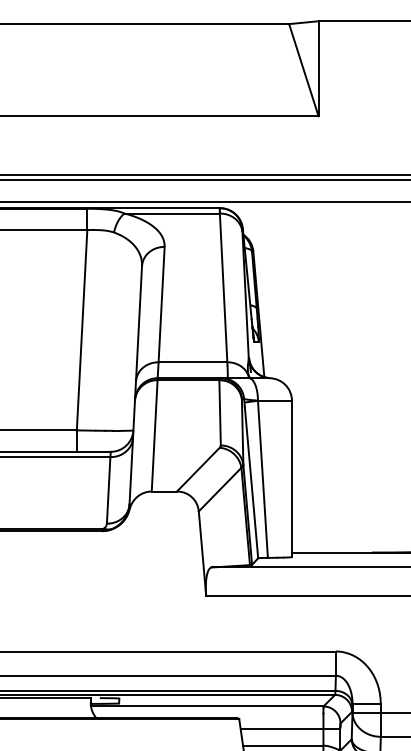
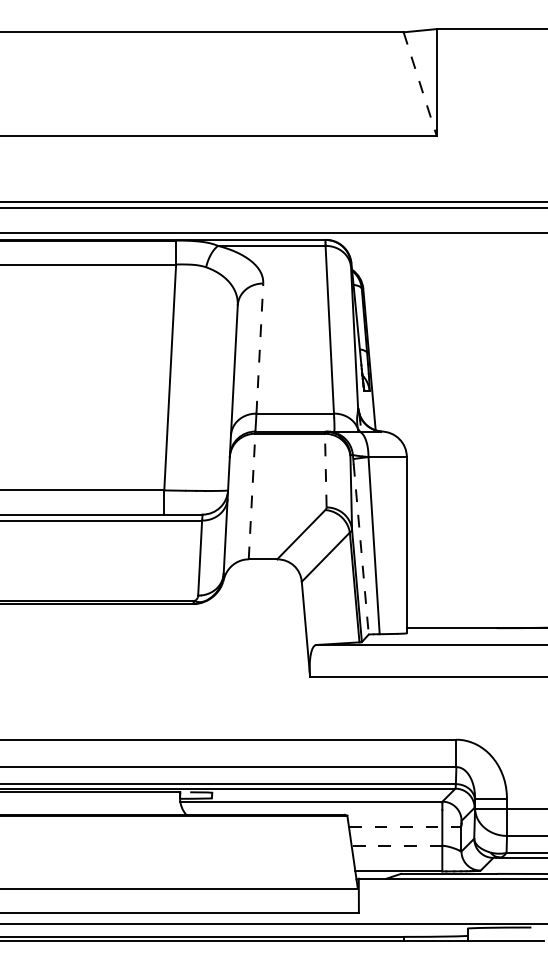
line: (304, 70) -> (420, 84), solid -> dashed
line: (161, 304) -> (259, 348), solid -> dashed
line: (219, 412) -> (325, 470), solid -> dashed
line: (155, 435) -> (252, 496), solid -> dashed
line: (251, 482) -> (361, 549), solid -> dashed
line: (290, 729) -> (405, 827), solid -> dashed
line: (282, 745) -> (396, 845), solid -> dashed

